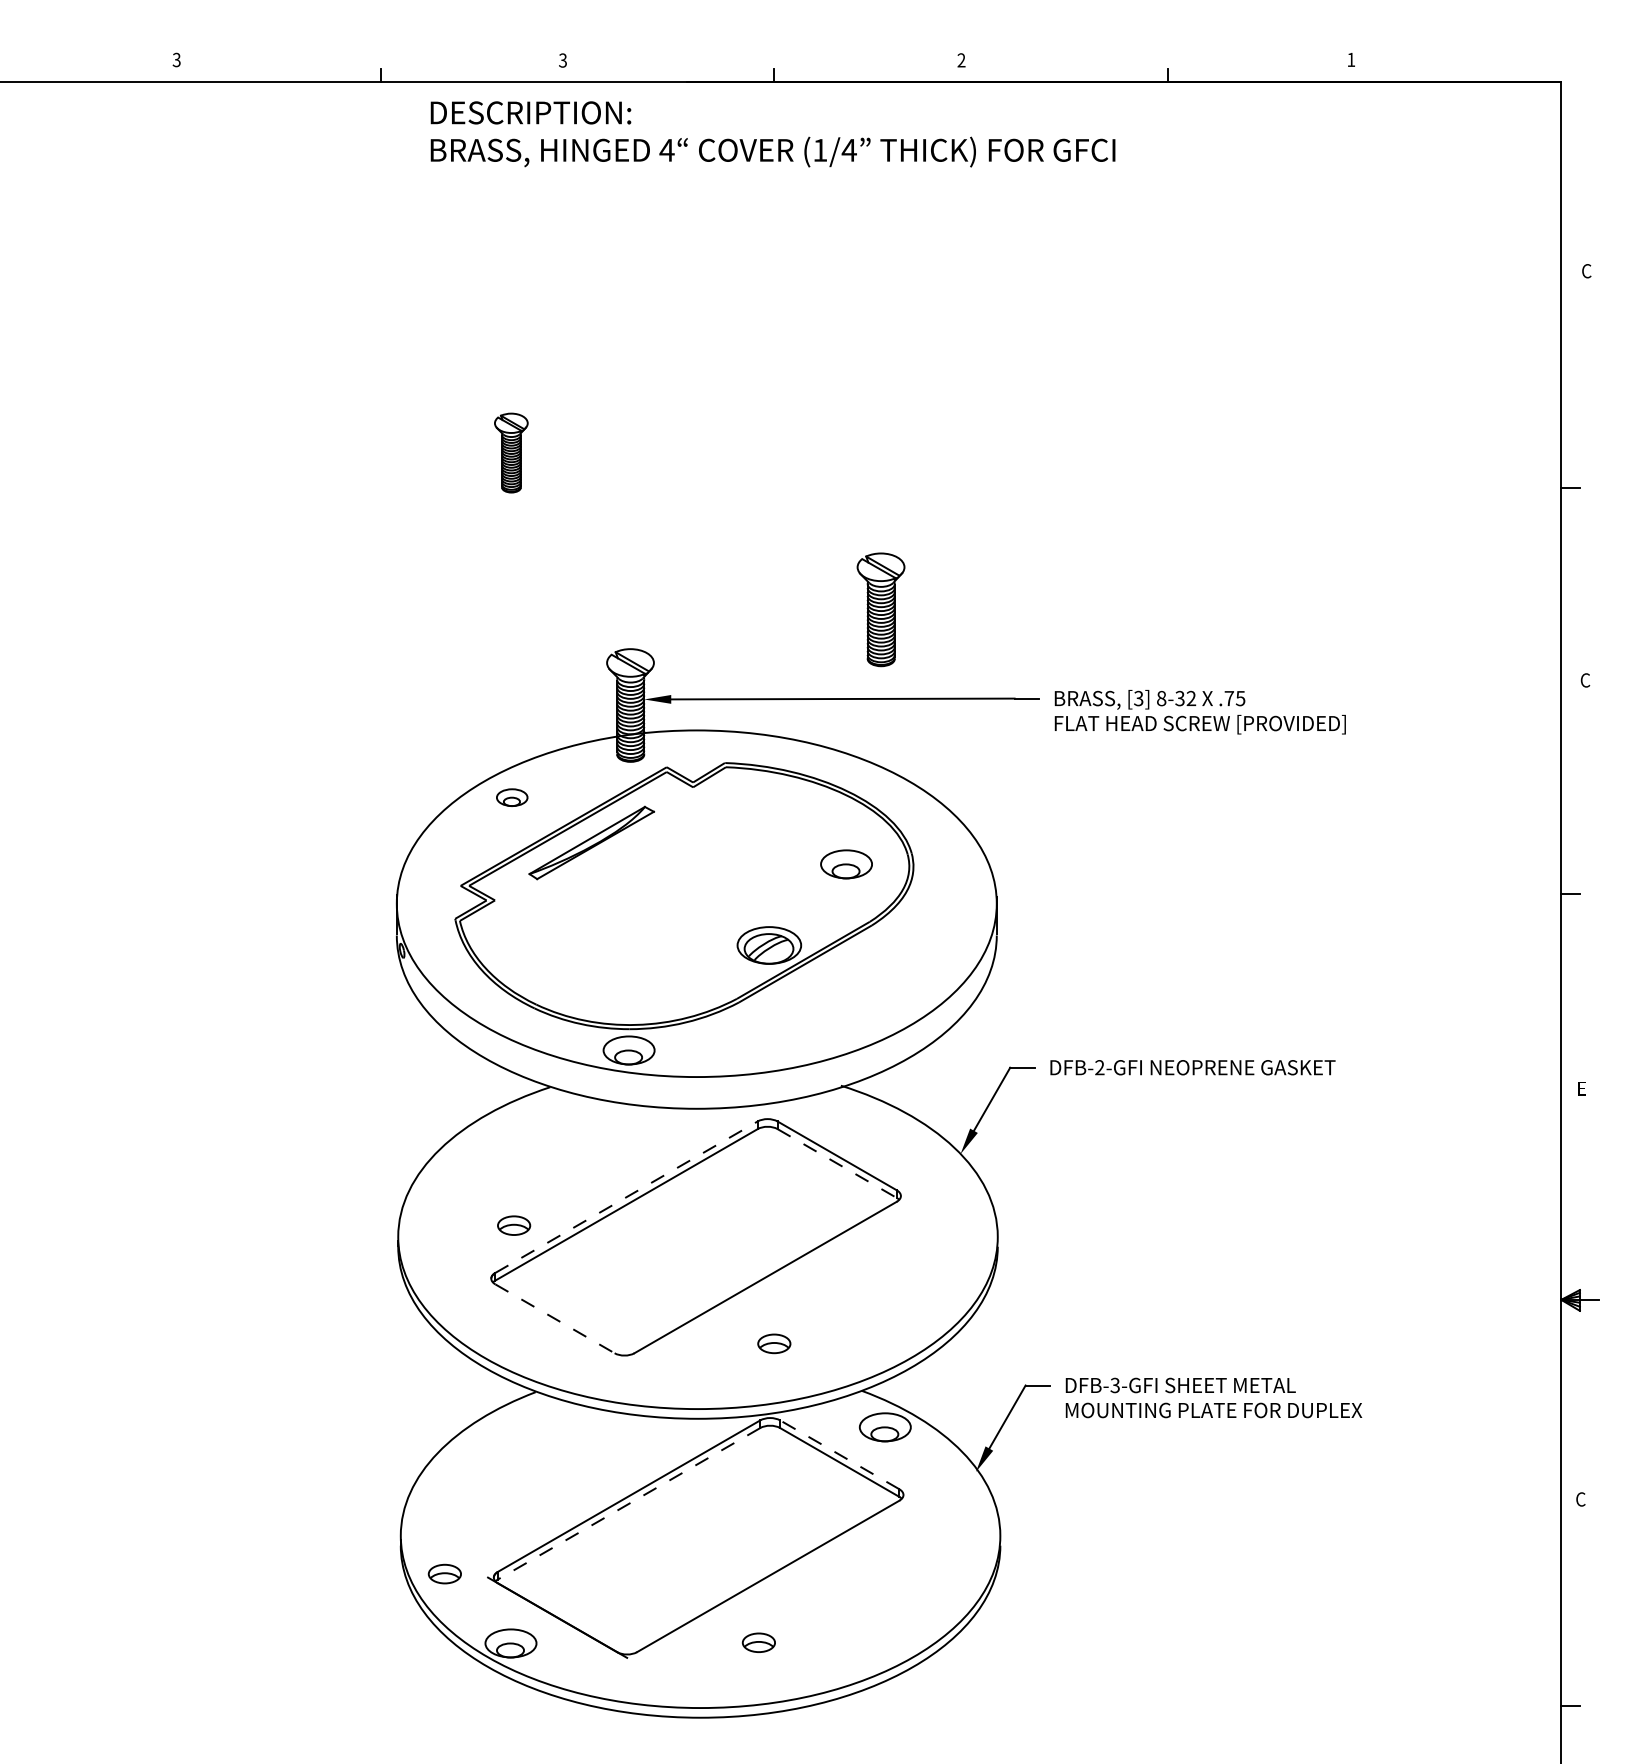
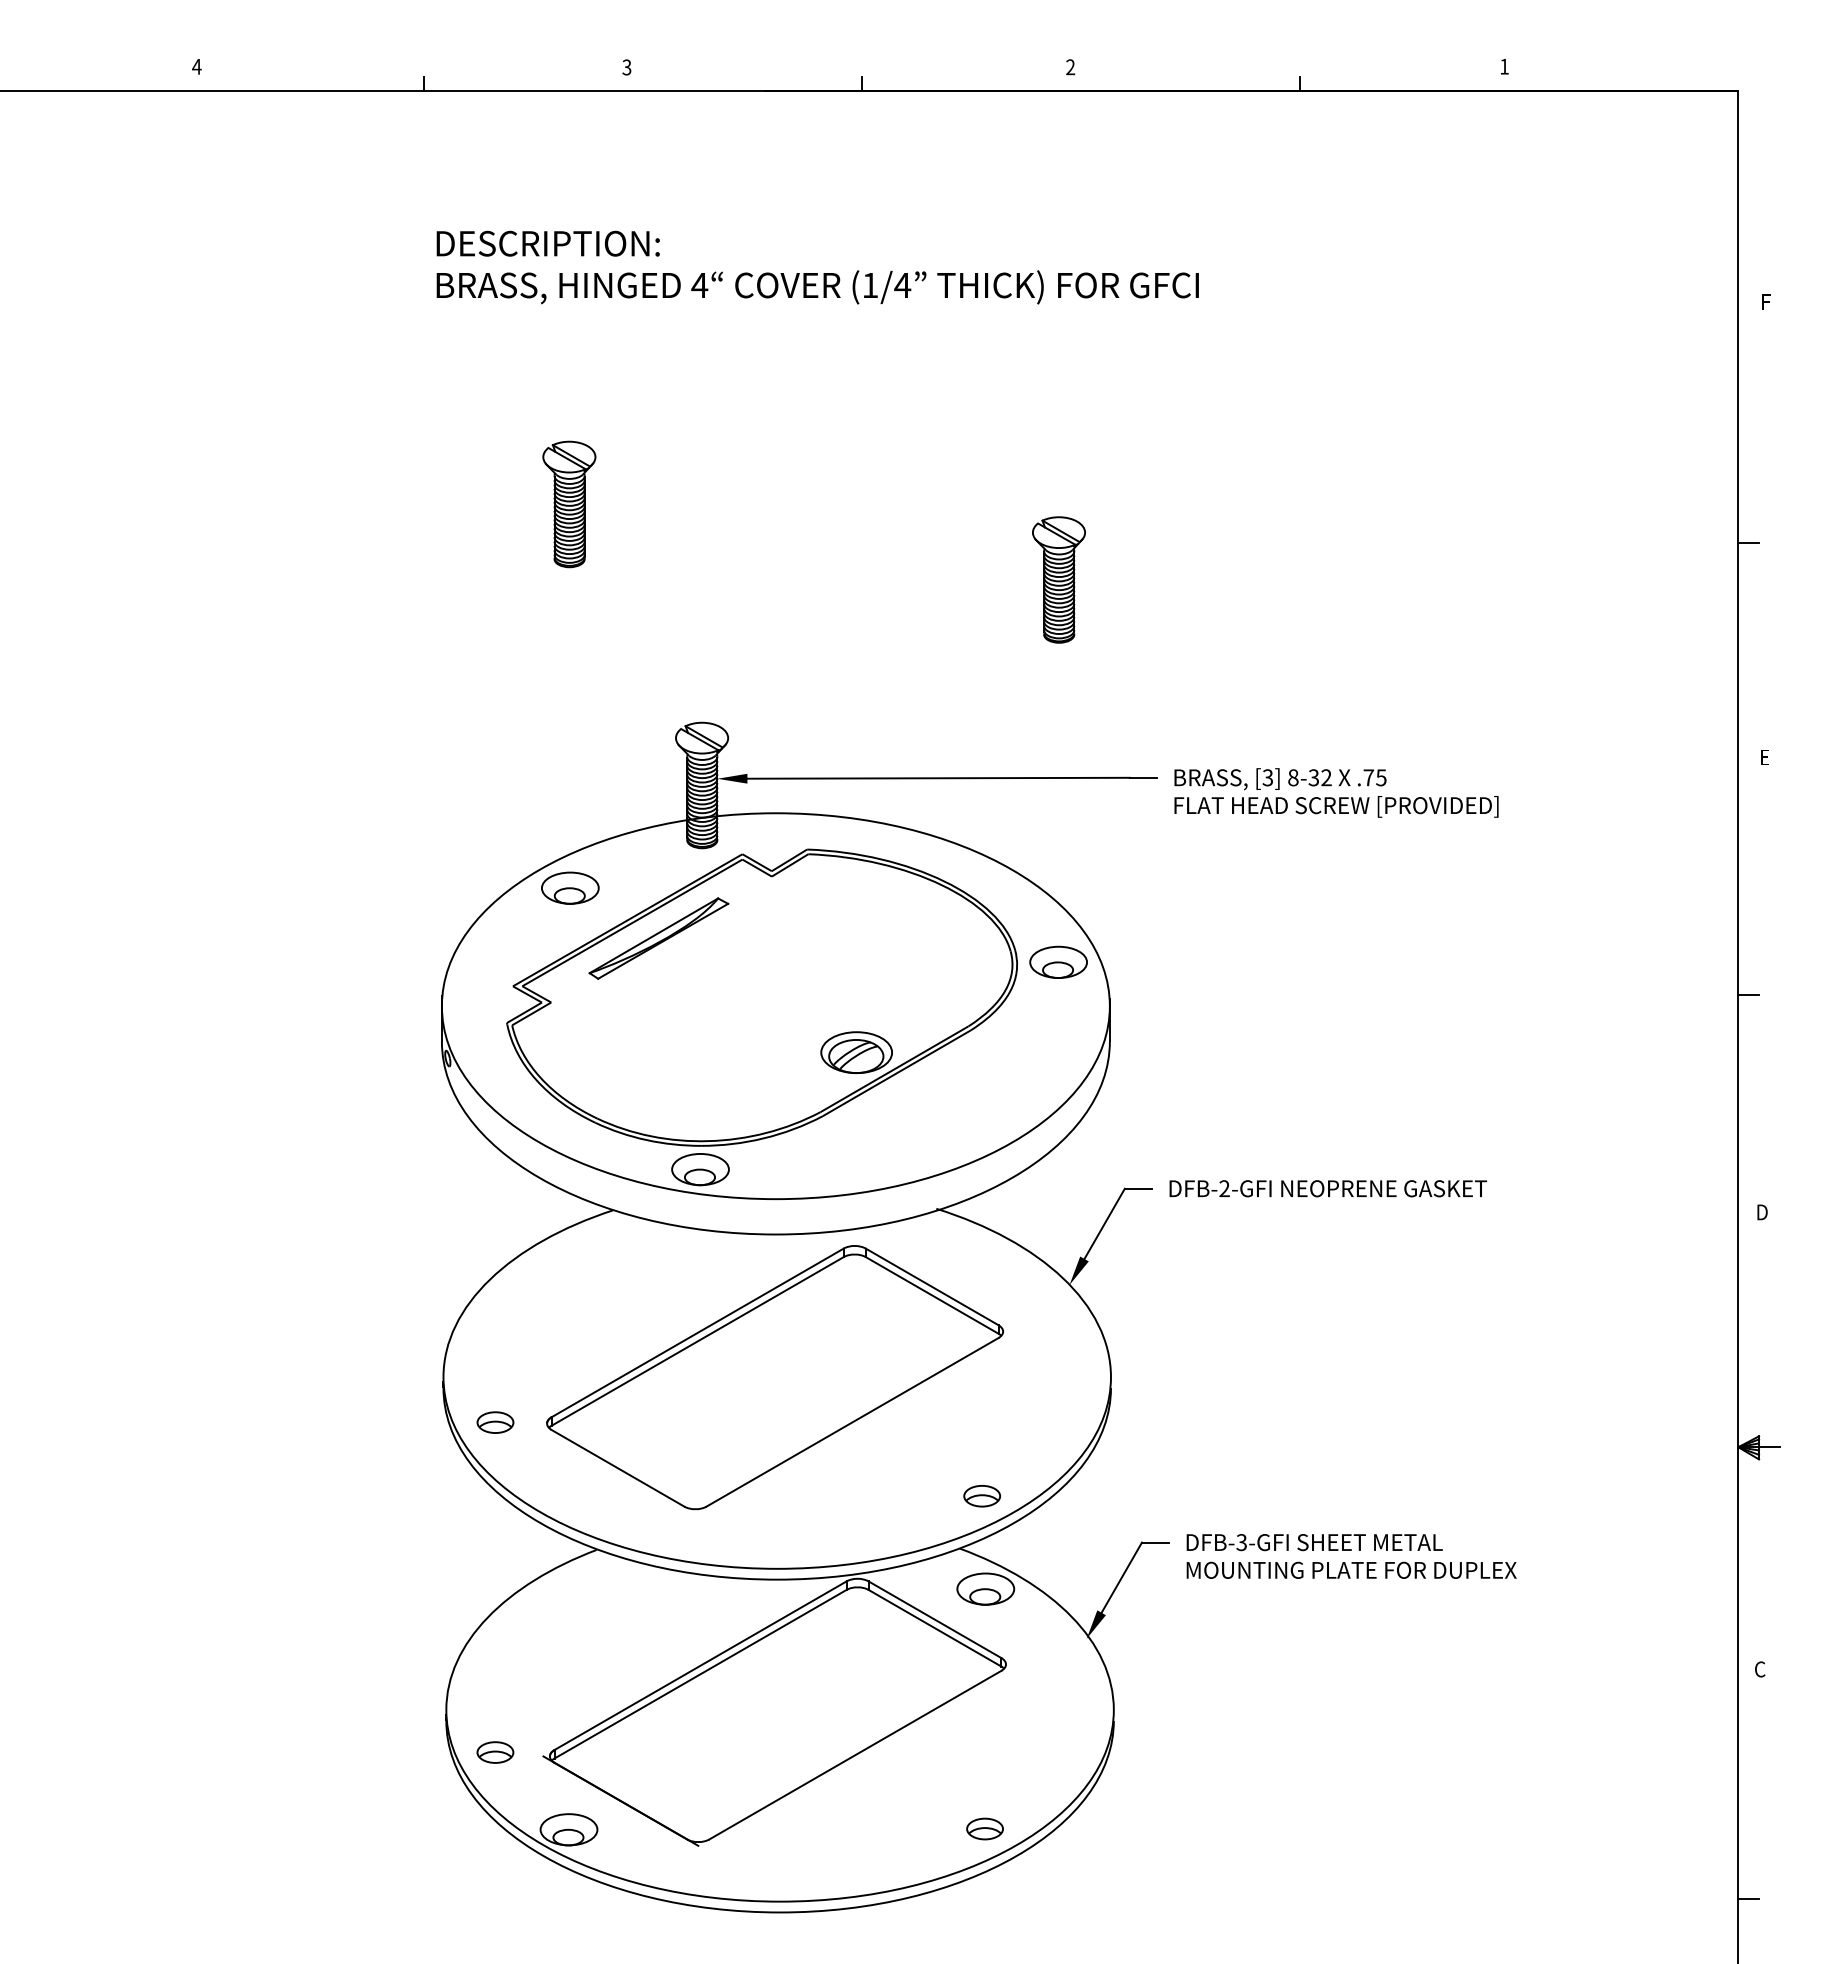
text: (176, 59) -> (196, 66), 3 -> 4
text: (772, 134) -> (817, 267), moved
text: (1586, 270) -> (1766, 301), C -> F
part: (511, 453) -> (569, 504), size x1.43
part: (880, 609) -> (1058, 579), moved
text: (1585, 680) -> (1765, 757), C -> E
part: (512, 797) -> (570, 887), size x1.67
part: (846, 863) -> (1058, 961), moved
text: (1582, 1089) -> (1762, 1212), E -> D
line: (837, 1163) -> (932, 1295), dashed -> solid
line: (626, 1196) -> (697, 1332), dashed -> solid
part: (514, 1225) -> (495, 1422), moved
line: (555, 1318) -> (618, 1468), dashed -> solid
part: (773, 1344) -> (981, 1496), moved
line: (840, 1454) -> (935, 1619), dashed -> solid
line: (629, 1504) -> (700, 1674), dashed -> solid
part: (758, 1642) -> (984, 1828), moved

